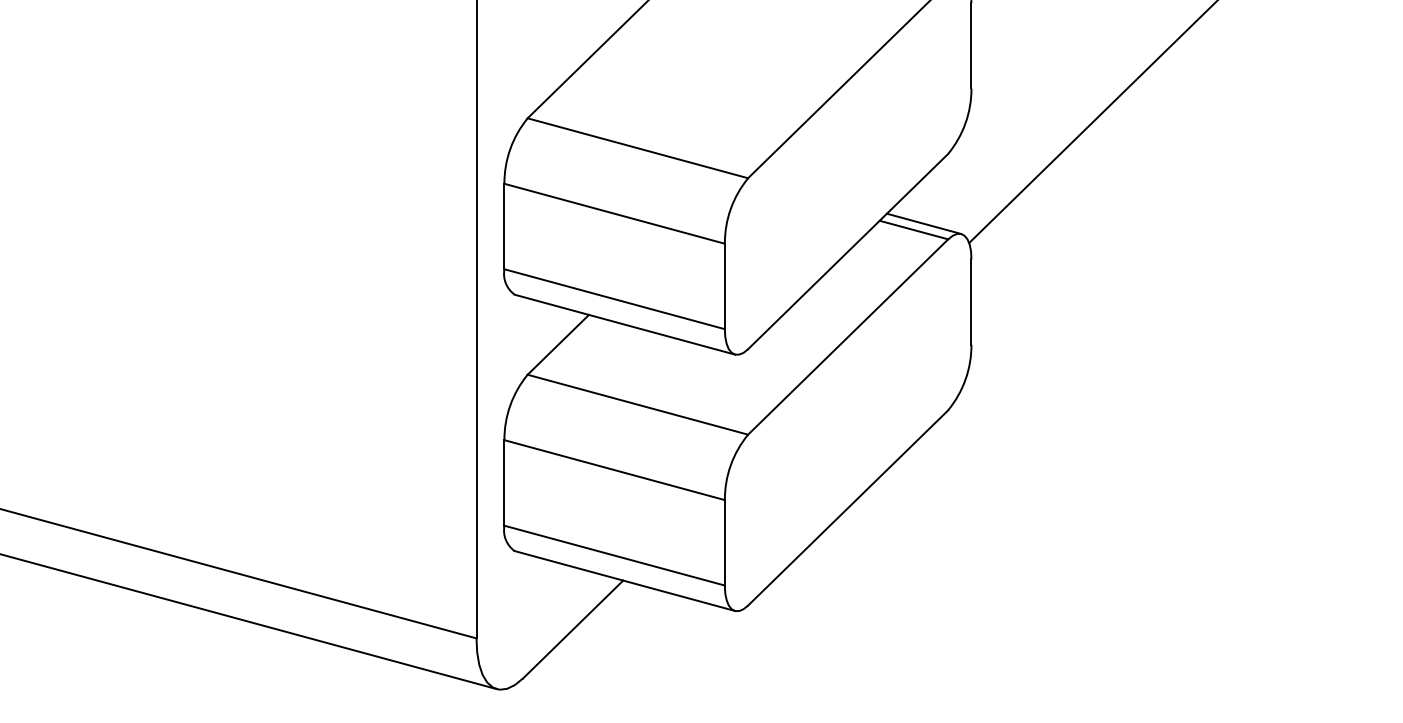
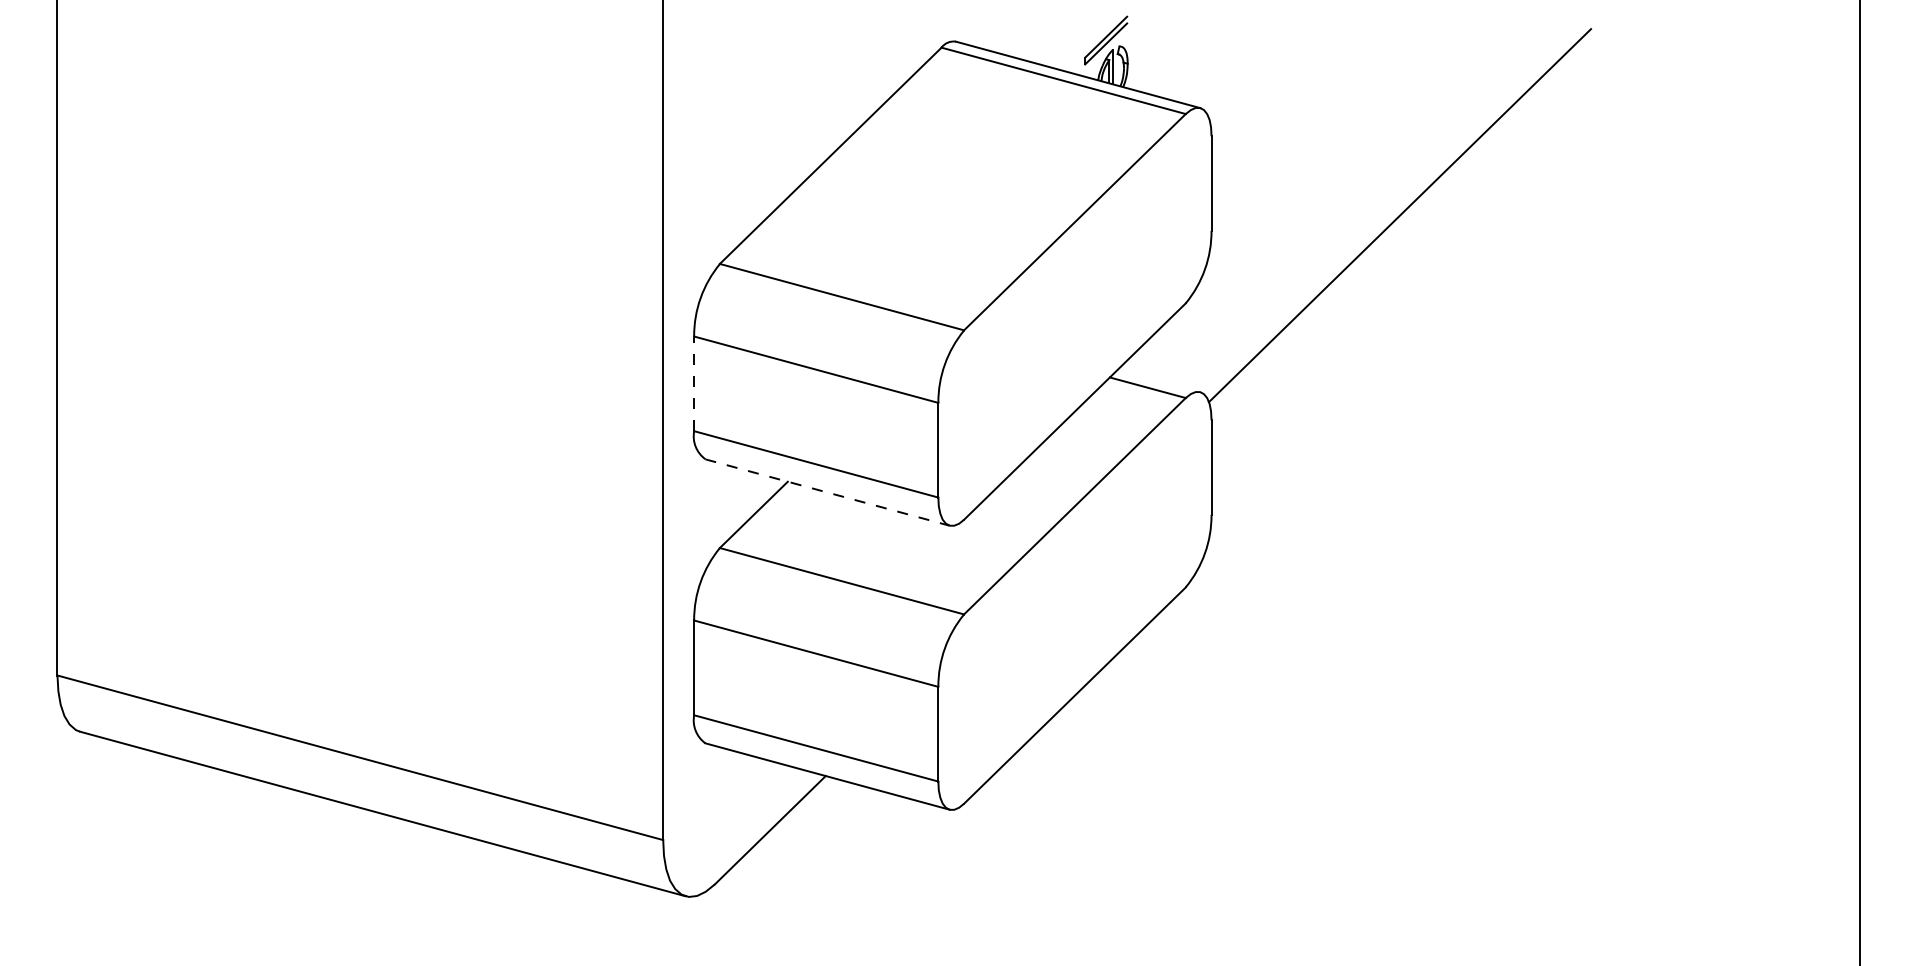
line: (923, 223) -> (1158, 380), removed
line: (504, 226) -> (694, 383), solid -> dashed
line: (624, 324) -> (827, 492), solid -> dashed

